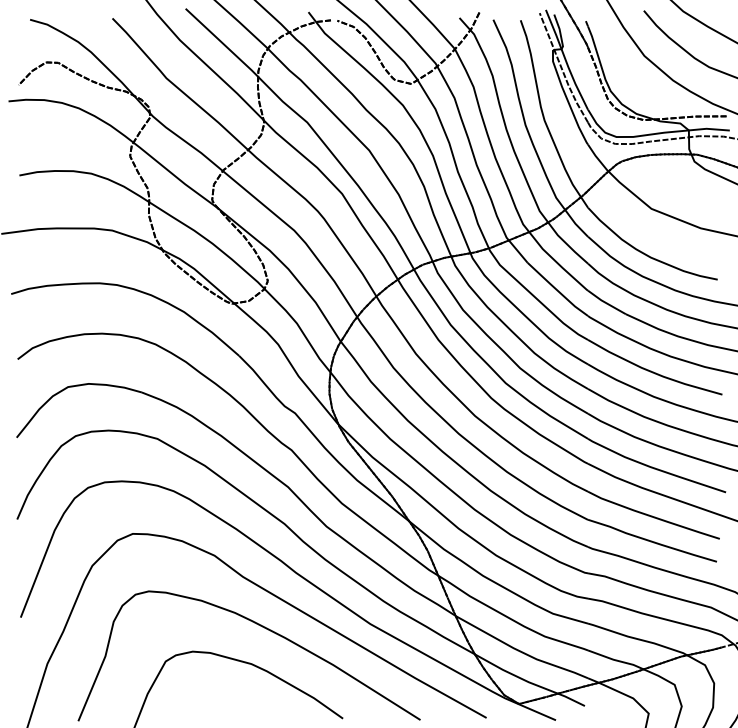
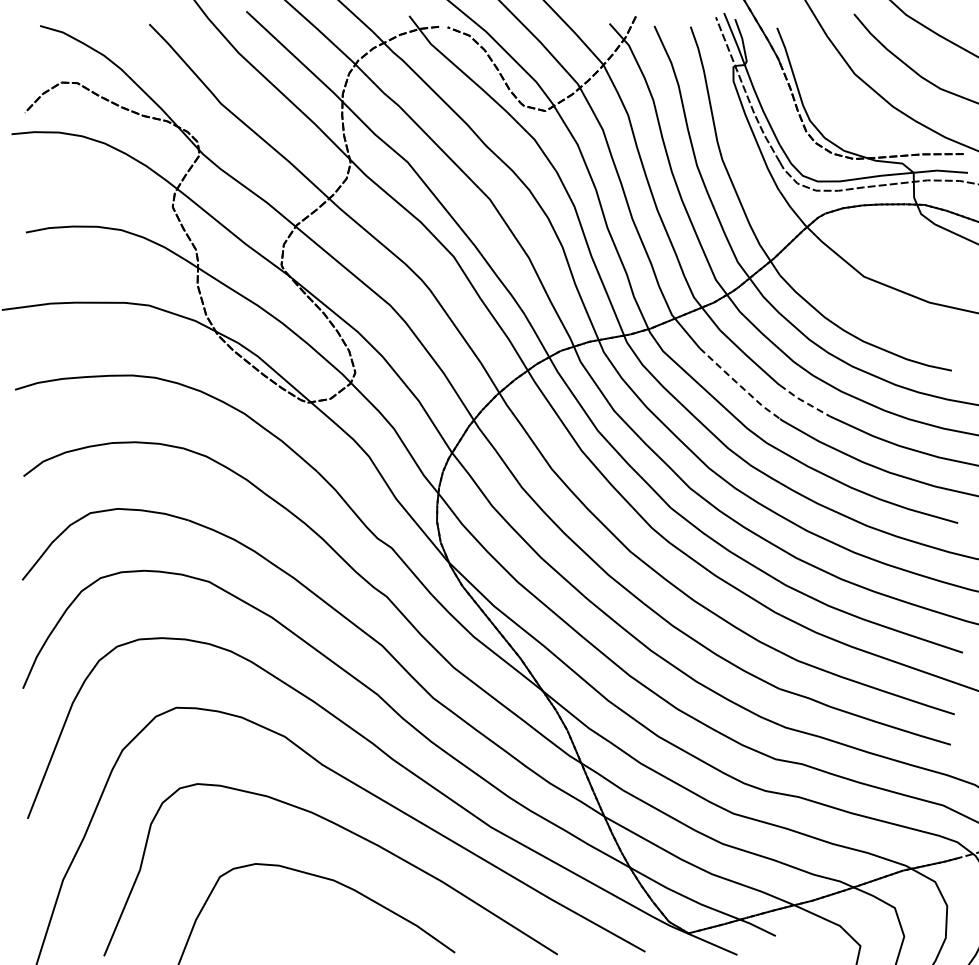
line: (557, 290) -> (739, 384), solid -> dashed
line: (606, 302) -> (804, 401), solid -> dashed

